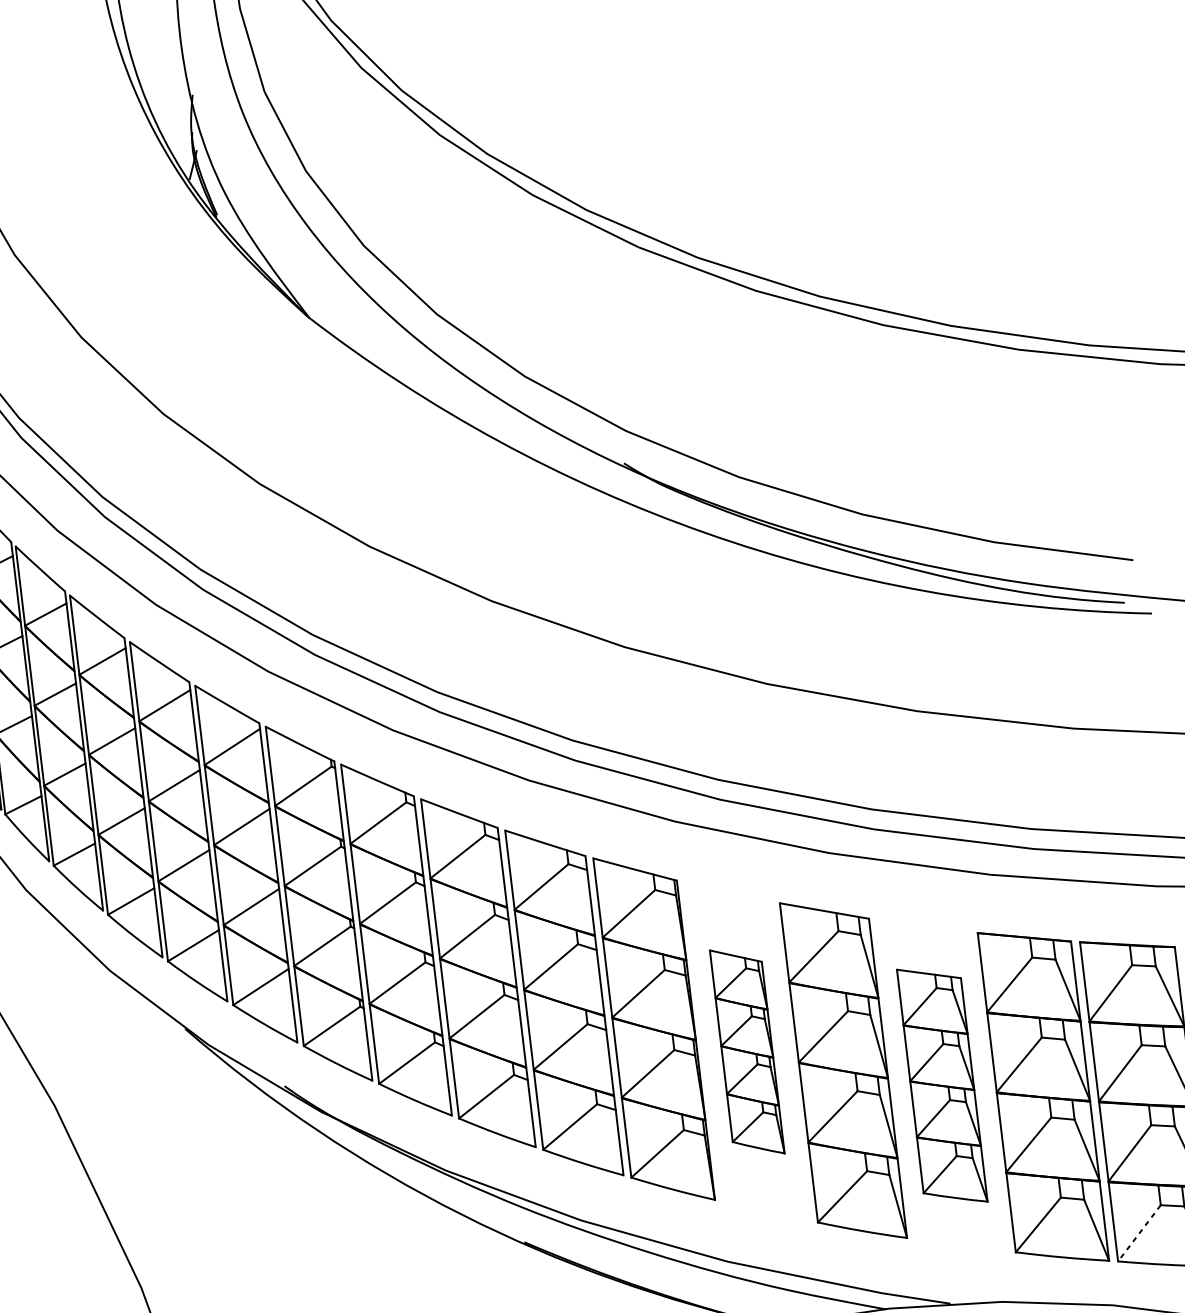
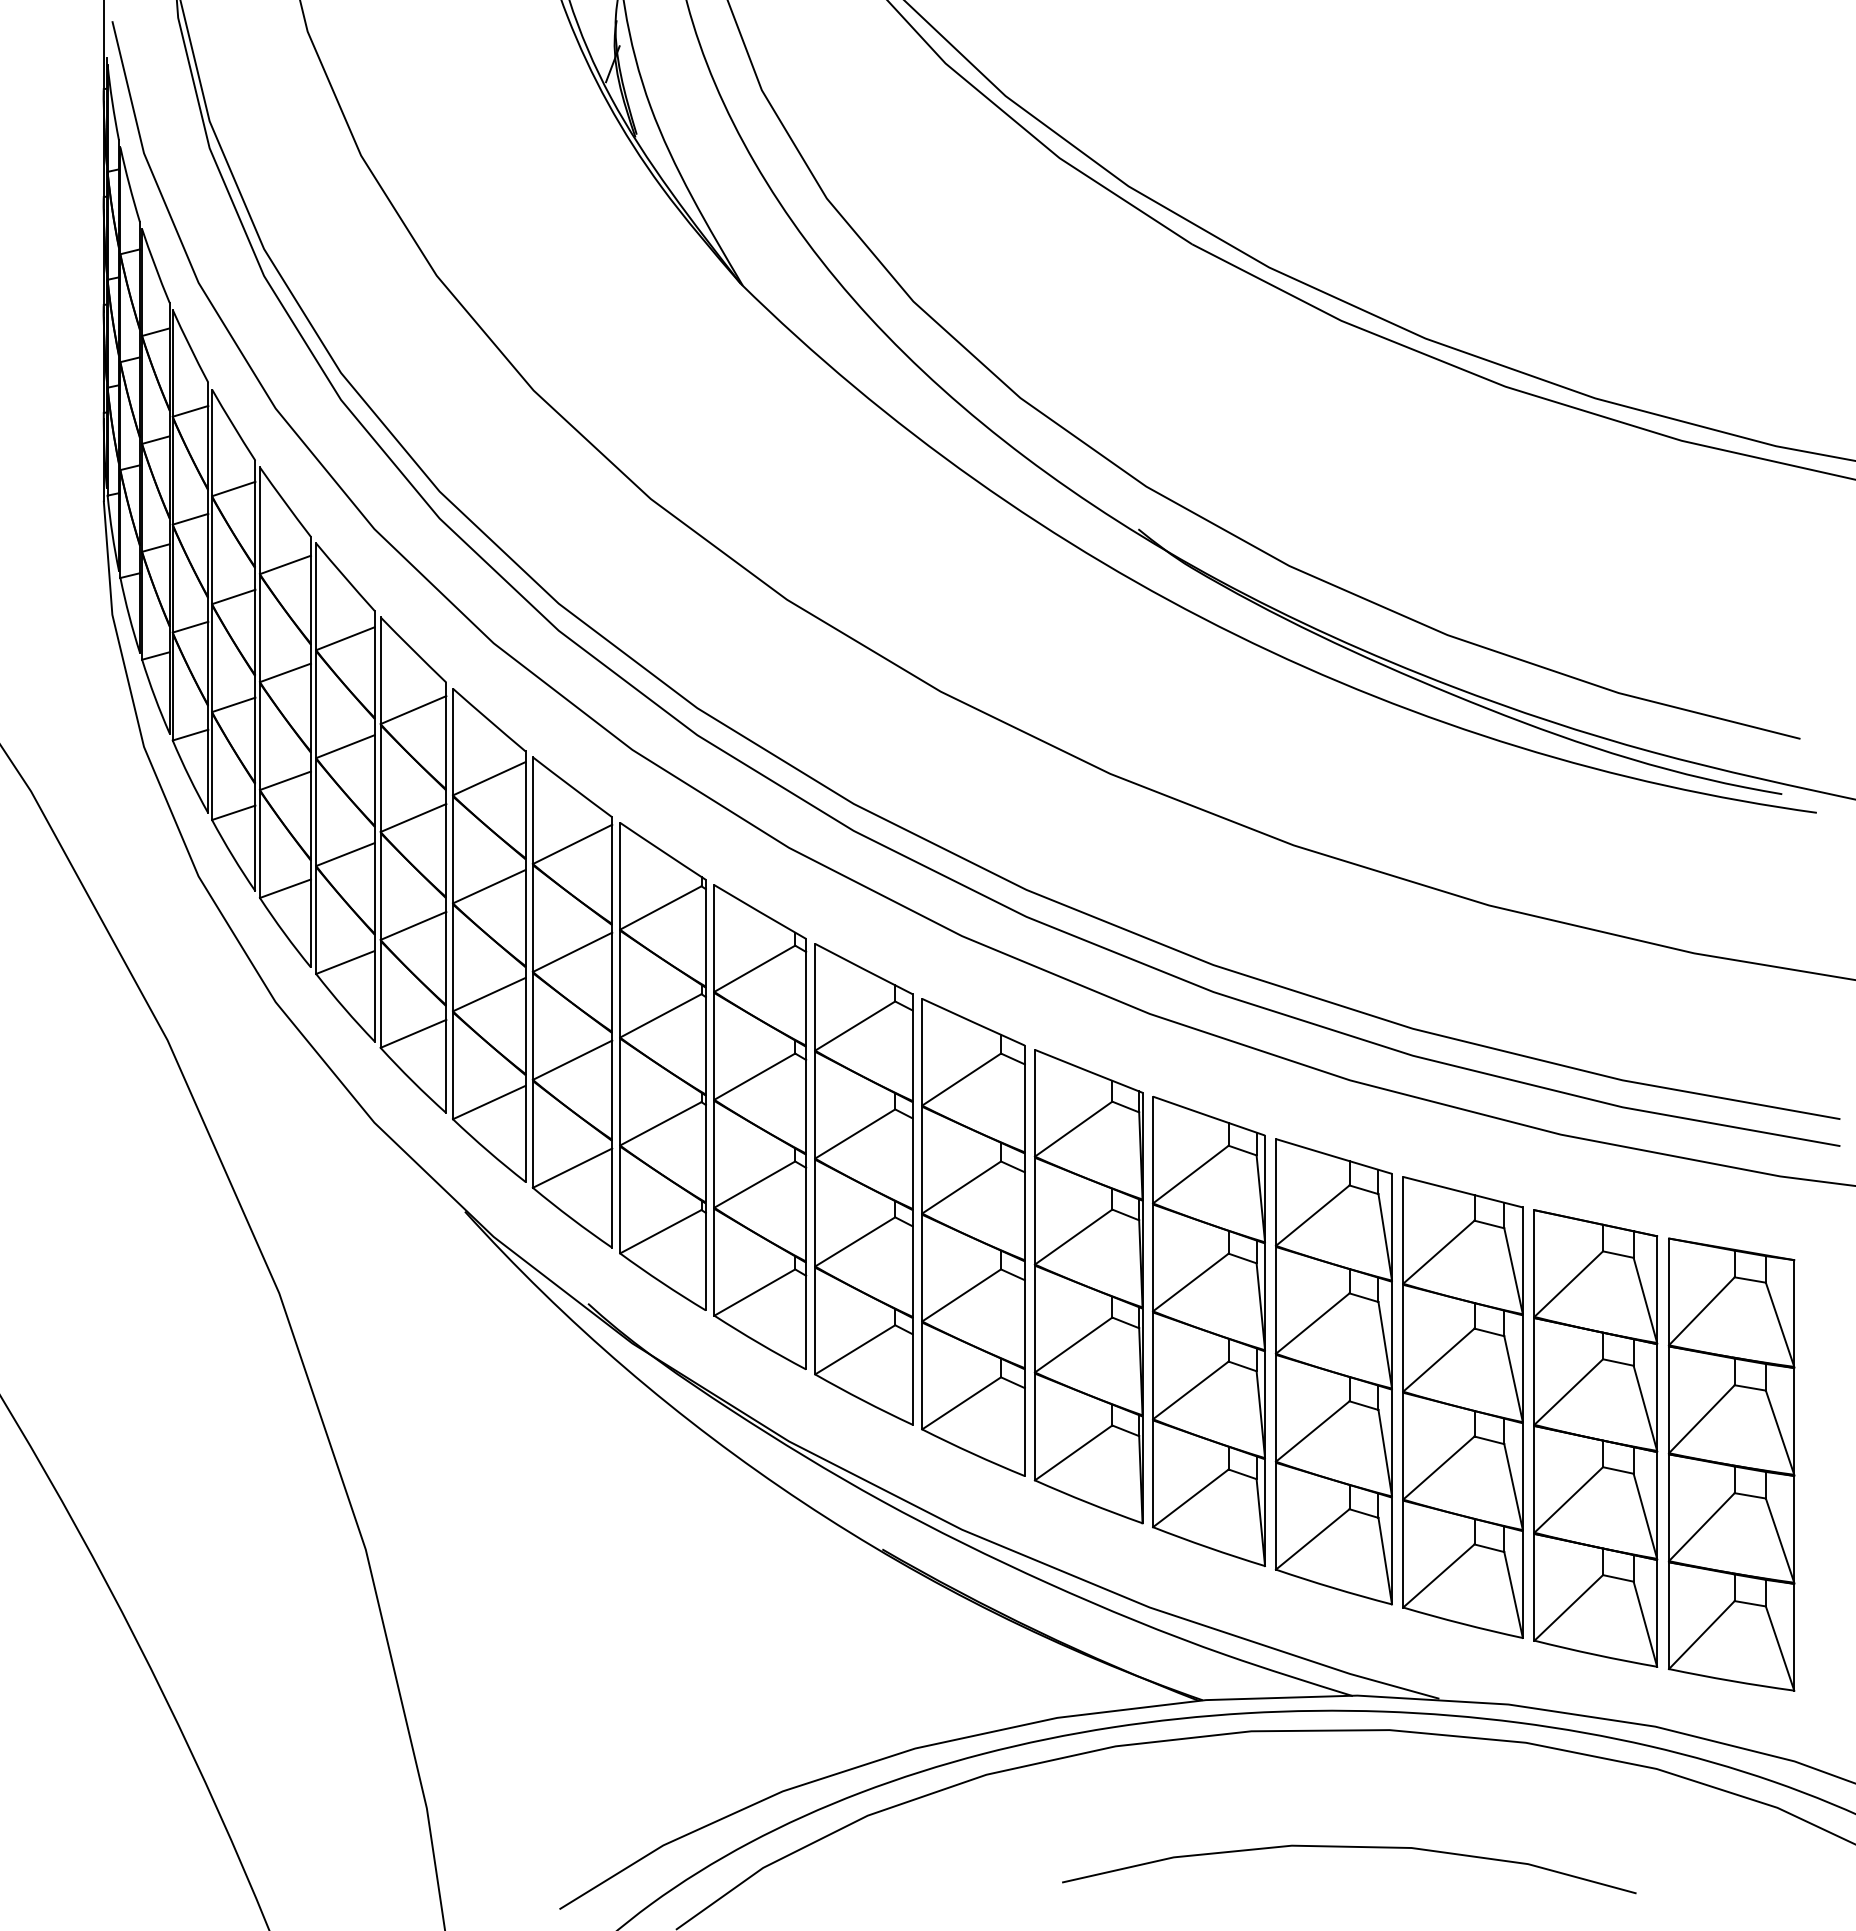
part: (746, 1051) -> (1208, 1331), size x1.67
part: (941, 1085) -> (1462, 1407), size x1.43
line: (1139, 1233) -> (1701, 1635), dashed -> solid

